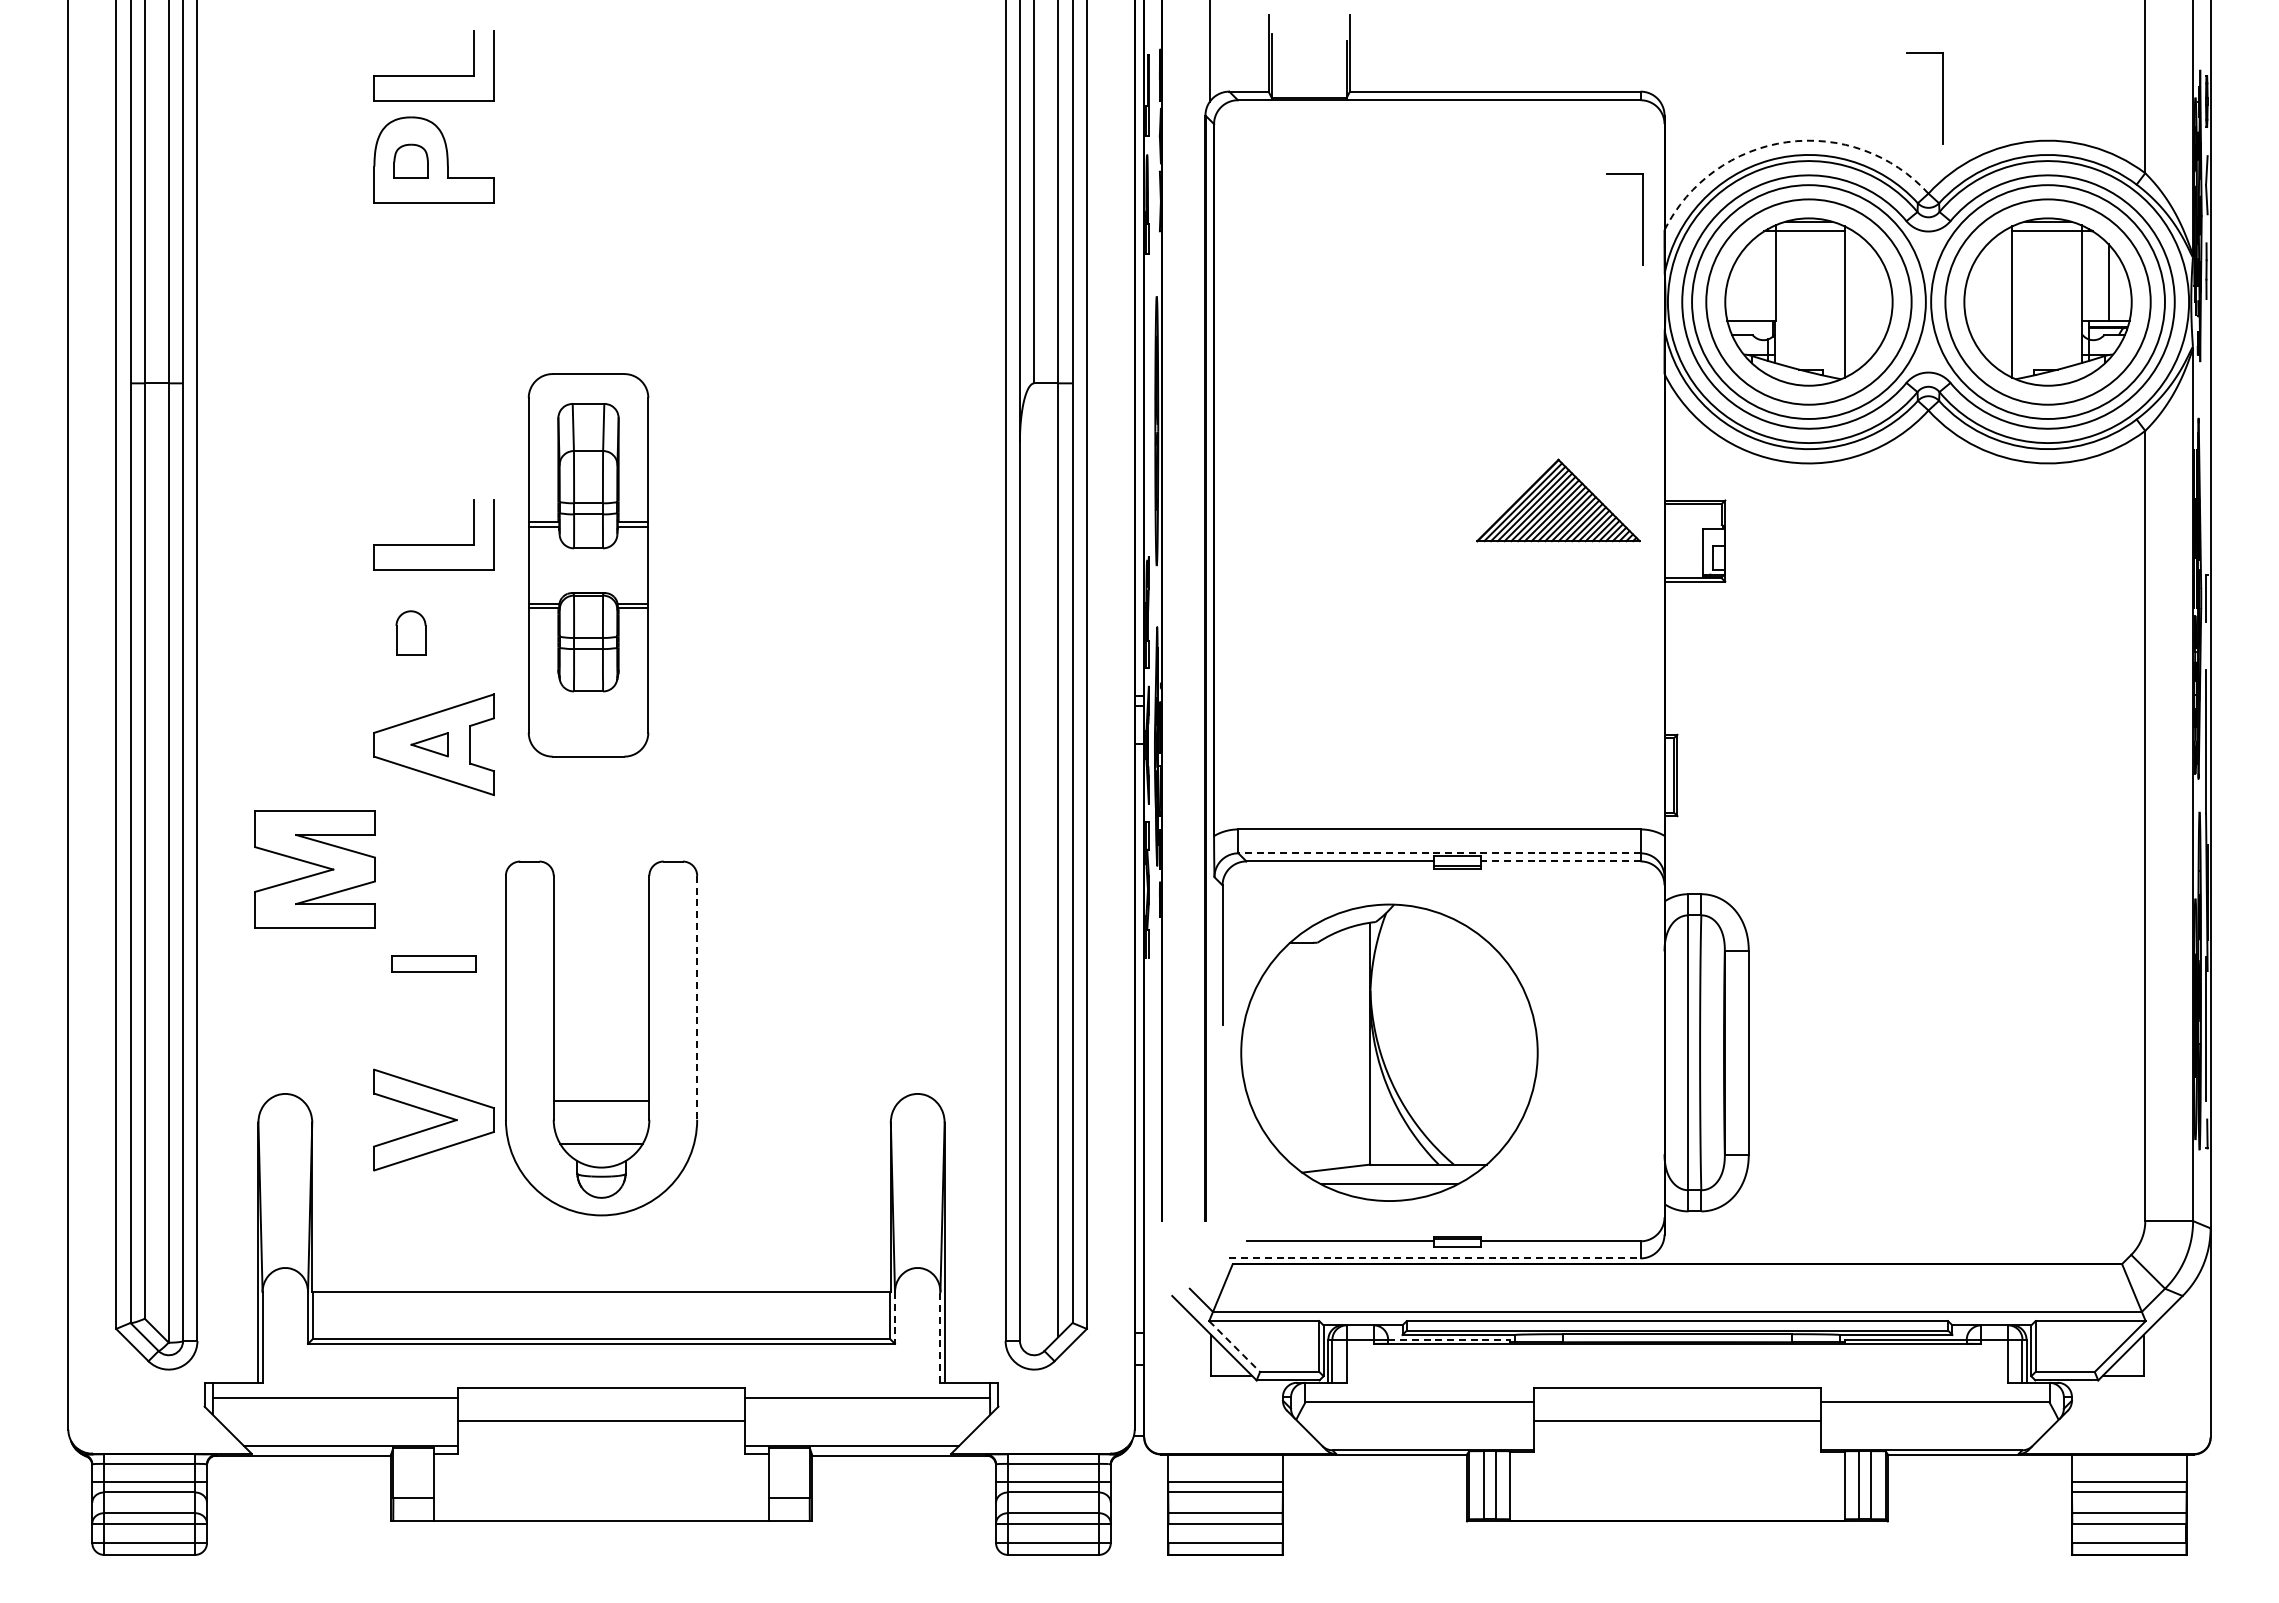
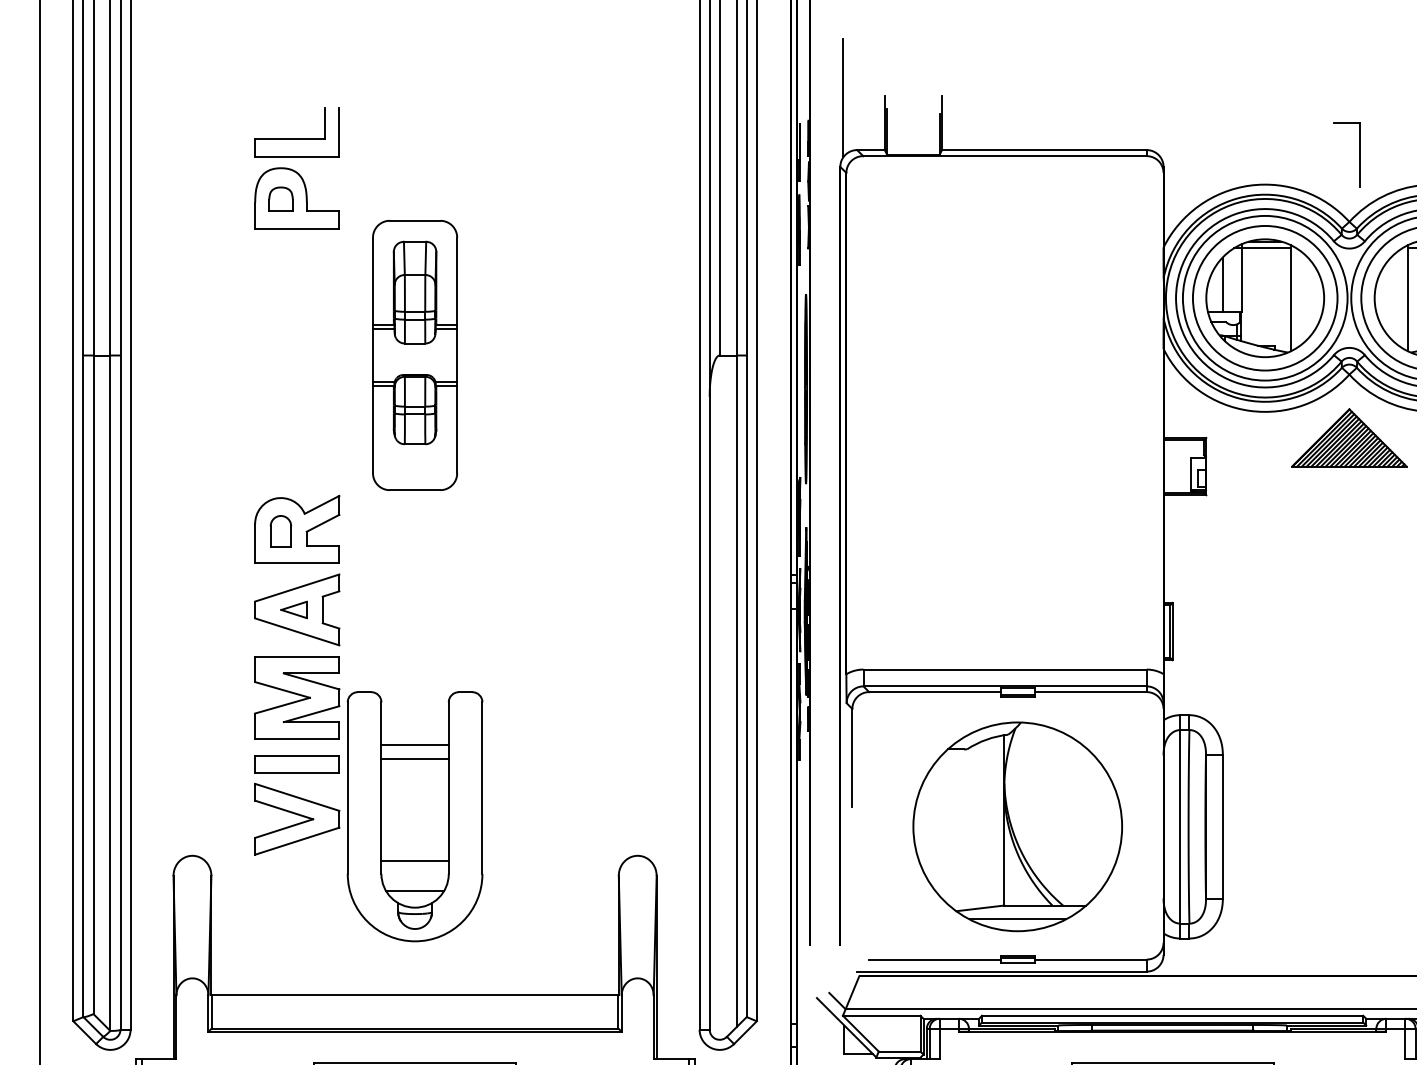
arc: (1786, 142) -> (1249, 185), dashed -> solid
part: (1642, 219) -> (1148, 240), removed
line: (1748, 282) -> (1222, 284), added
part: (1558, 500) -> (1349, 437), moved
part: (433, 544) -> (296, 468), removed
part: (588, 565) -> (415, 355), moved
part: (433, 630) -> (296, 529), added
line: (1439, 853) -> (1005, 686), dashed -> solid
line: (1561, 861) -> (1091, 692), dashed -> solid
part: (314, 869) -> (296, 697), moved
line: (601, 936) -> (415, 744), added
line: (601, 956) -> (415, 759), added
part: (433, 963) -> (296, 763), size x1.43
line: (697, 997) -> (482, 787), dashed -> solid
part: (1389, 1052) -> (1017, 826), moved
part: (433, 1119) -> (296, 818), moved
line: (1435, 1258) -> (1002, 971), dashed -> solid
line: (895, 1318) -> (622, 1013), dashed -> solid
line: (940, 1336) -> (653, 1026), dashed -> solid
line: (1449, 1339) -> (1012, 1028), dashed -> solid
line: (1234, 1346) -> (860, 1033), dashed -> solid

